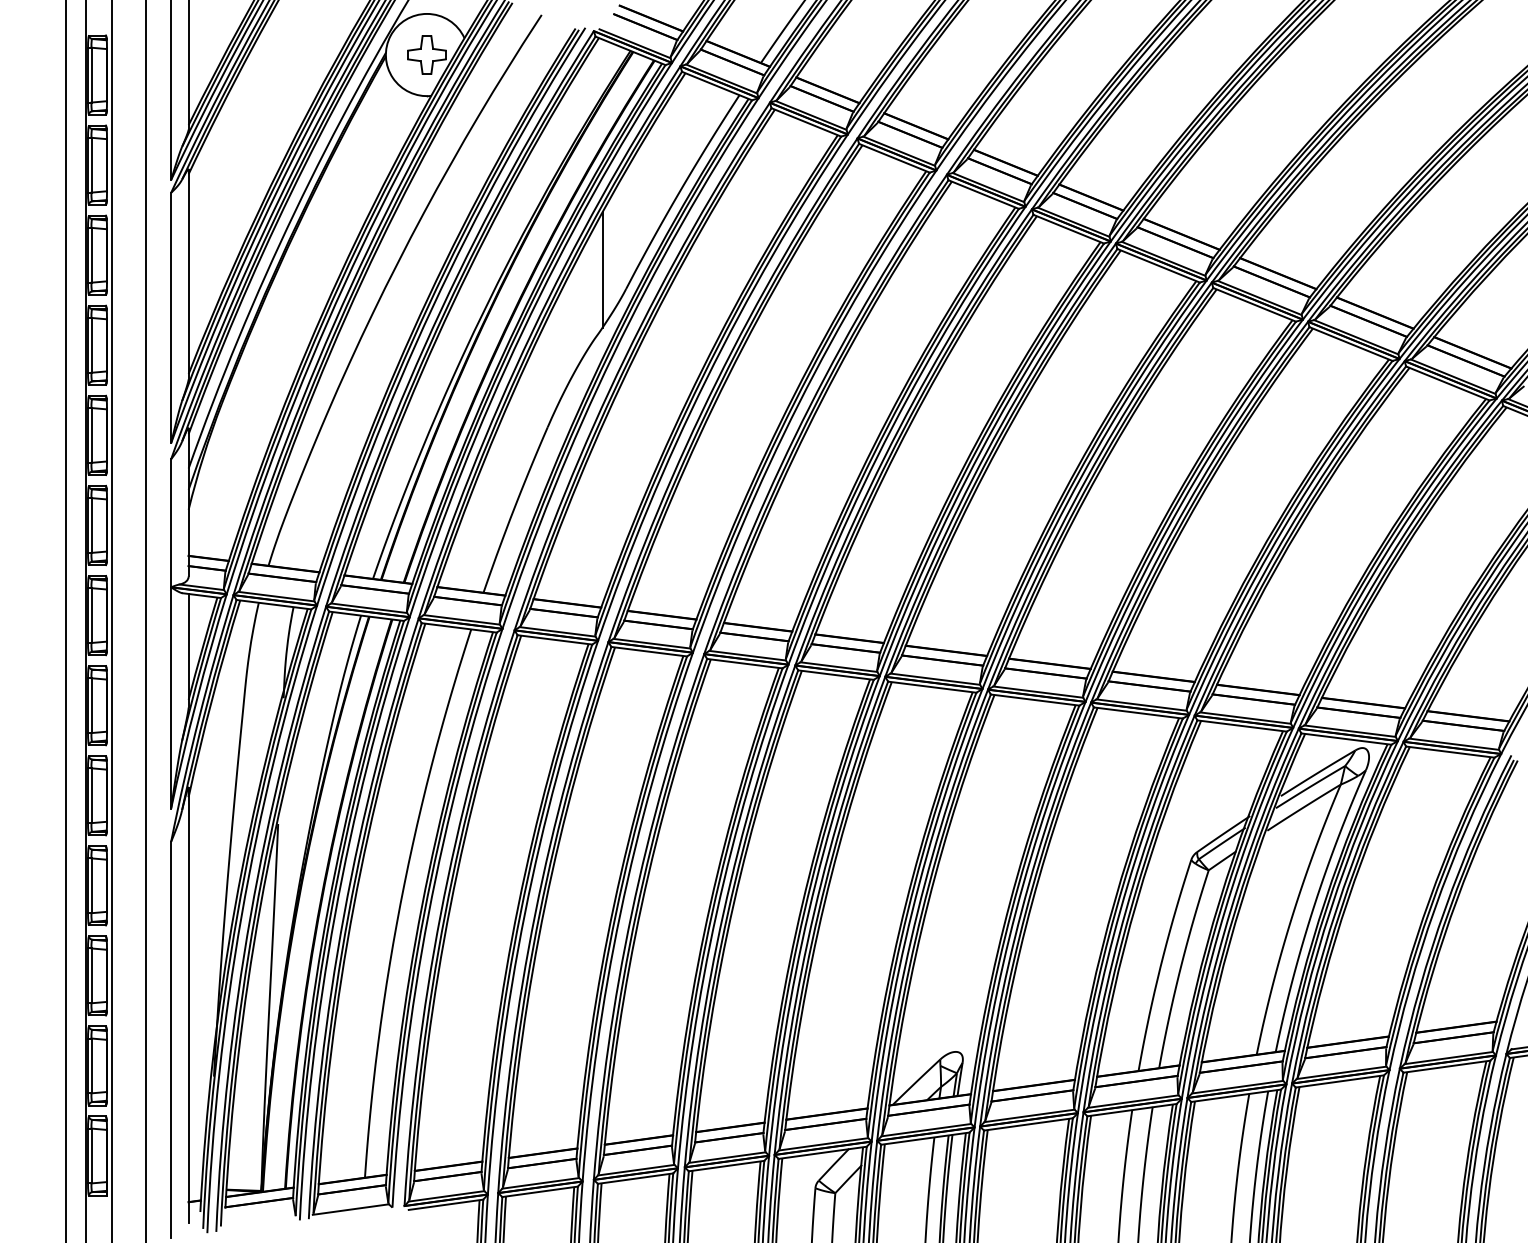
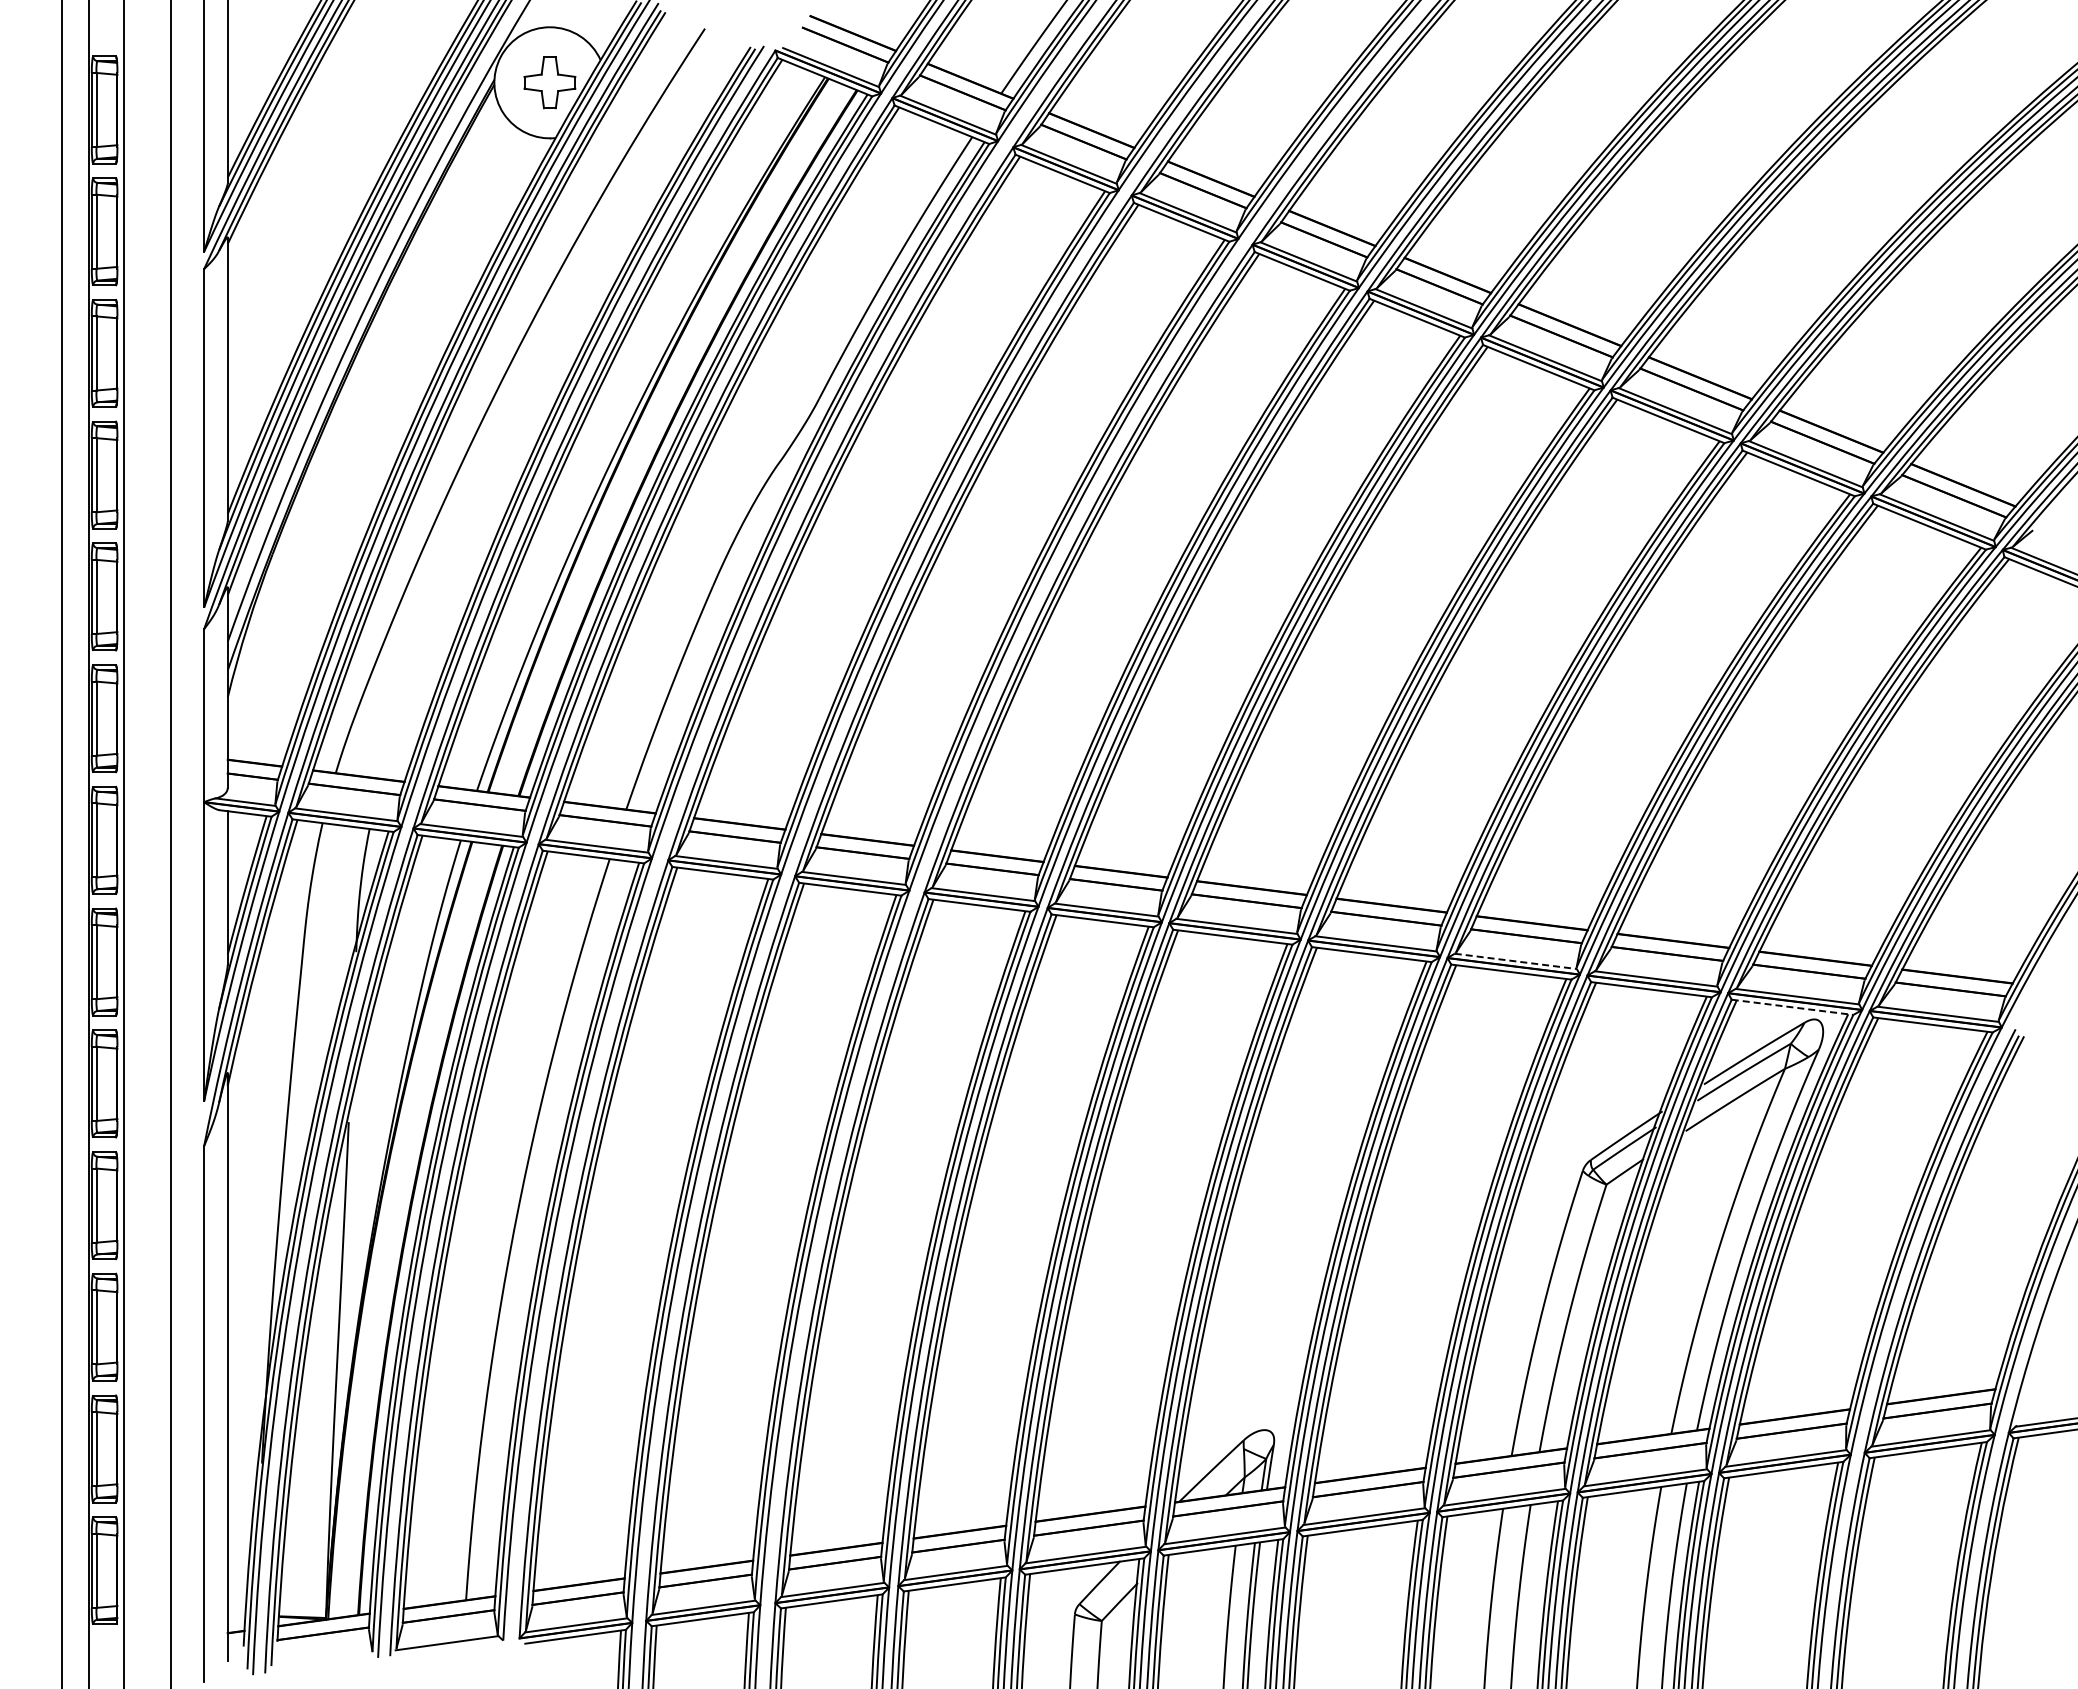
line: (602, 270) -> (787, 373), removed
line: (1142, 705) -> (1516, 961), solid -> dashed
line: (1347, 739) -> (1793, 1007), solid -> dashed

